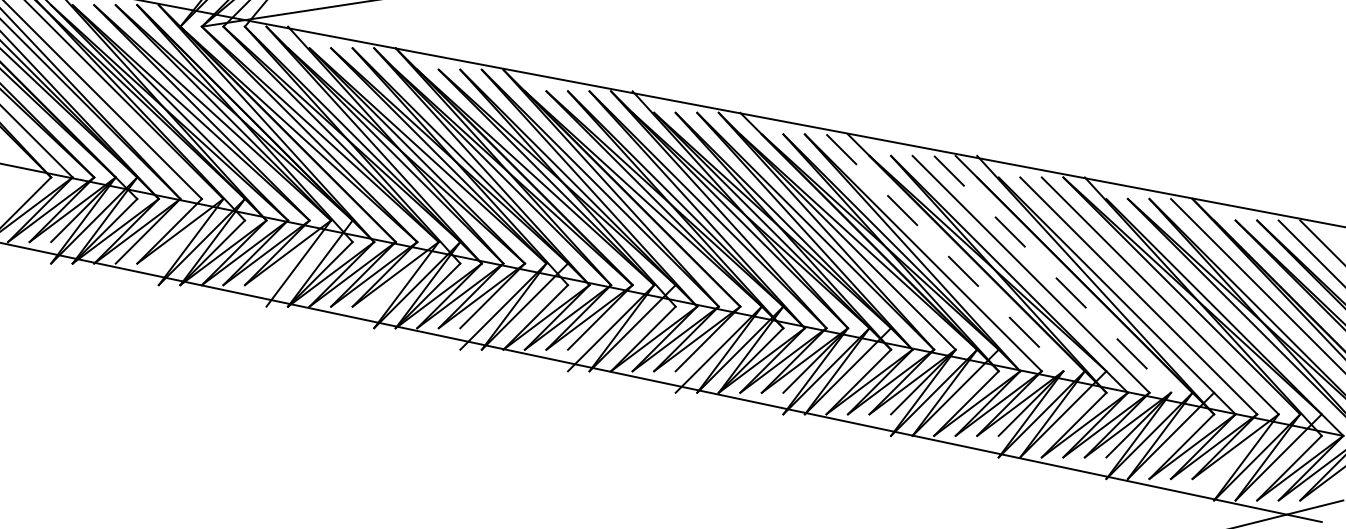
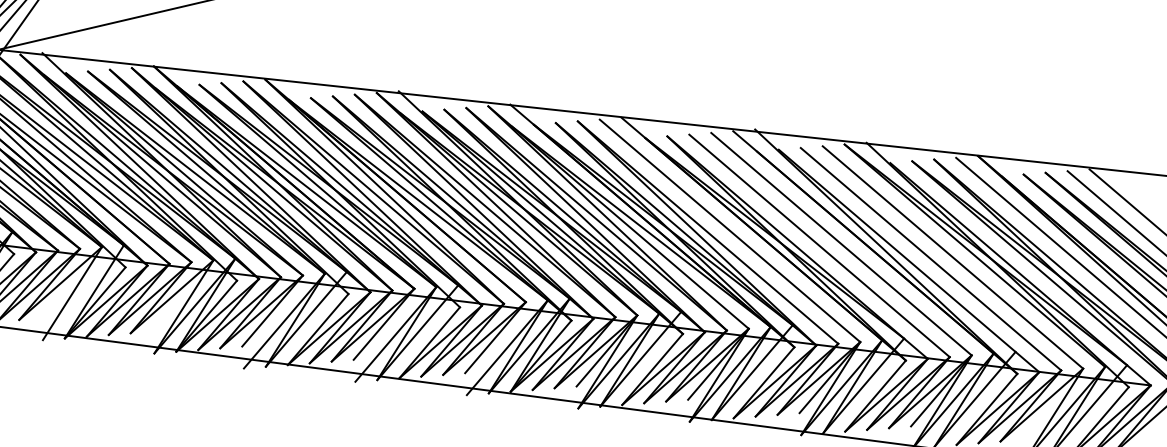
line: (944, 252) -> (729, 230), dashed -> solid
line: (1052, 274) -> (841, 244), dashed -> solid

